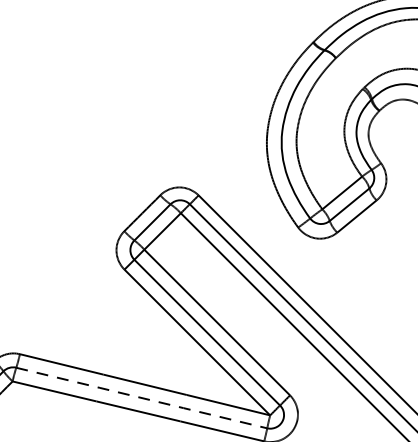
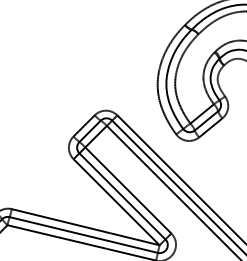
line: (142, 398) -> (84, 235), dashed -> solid

